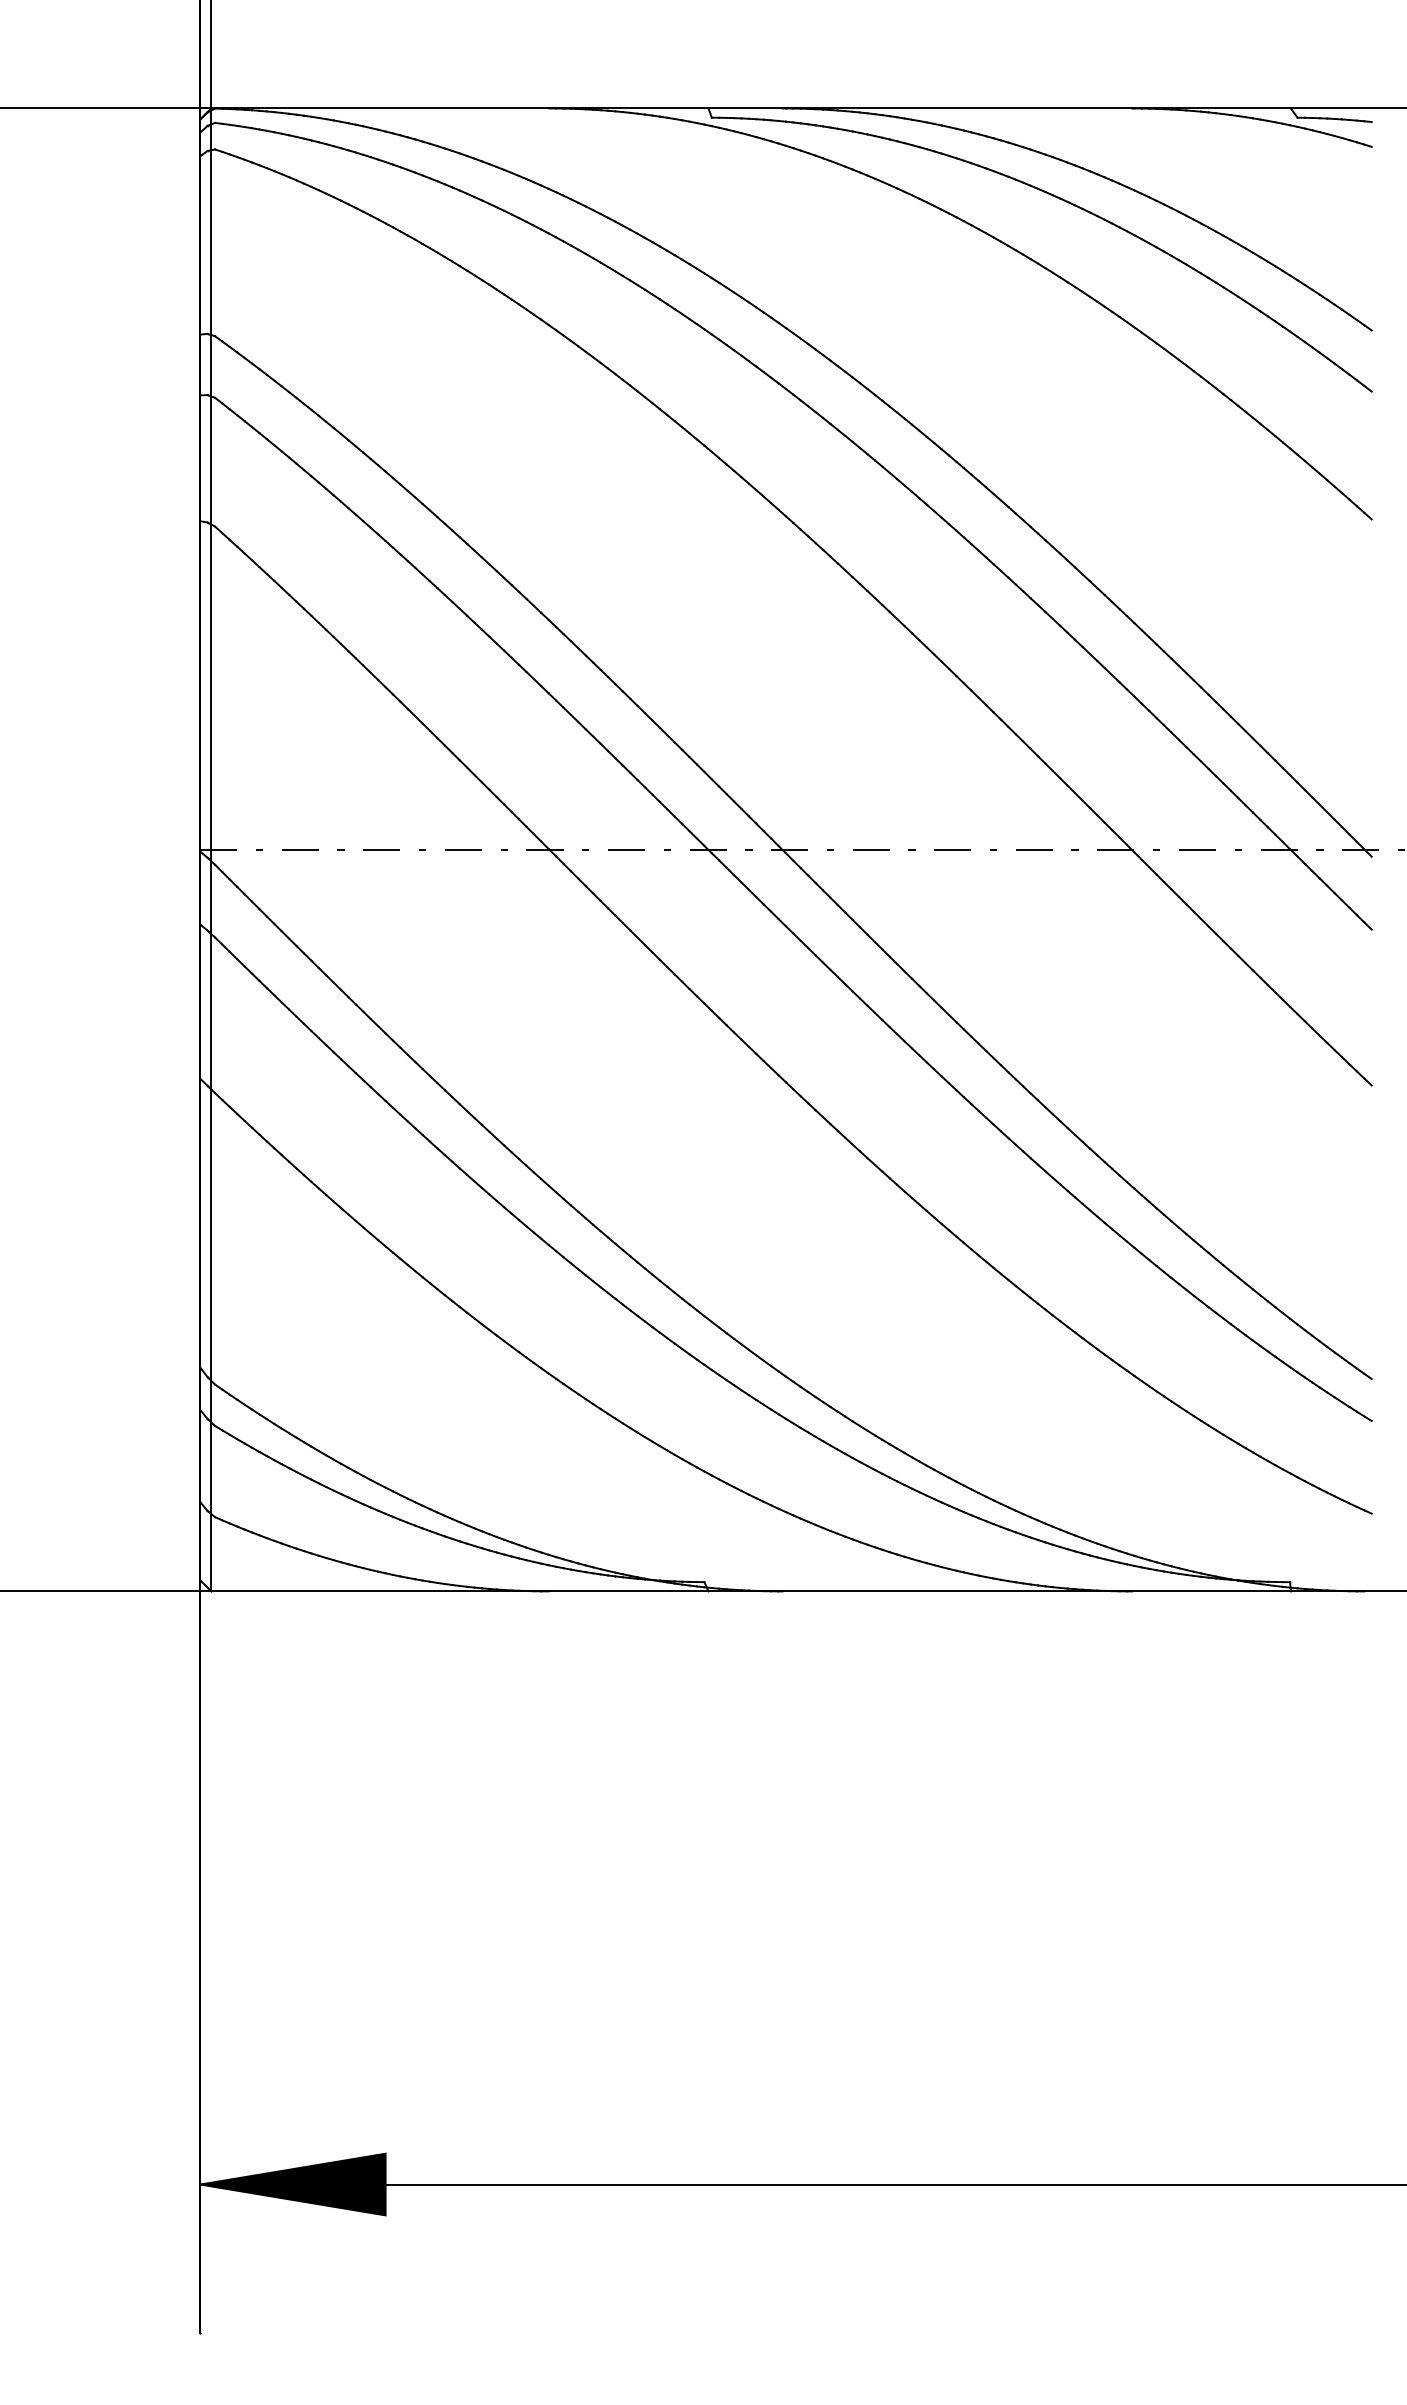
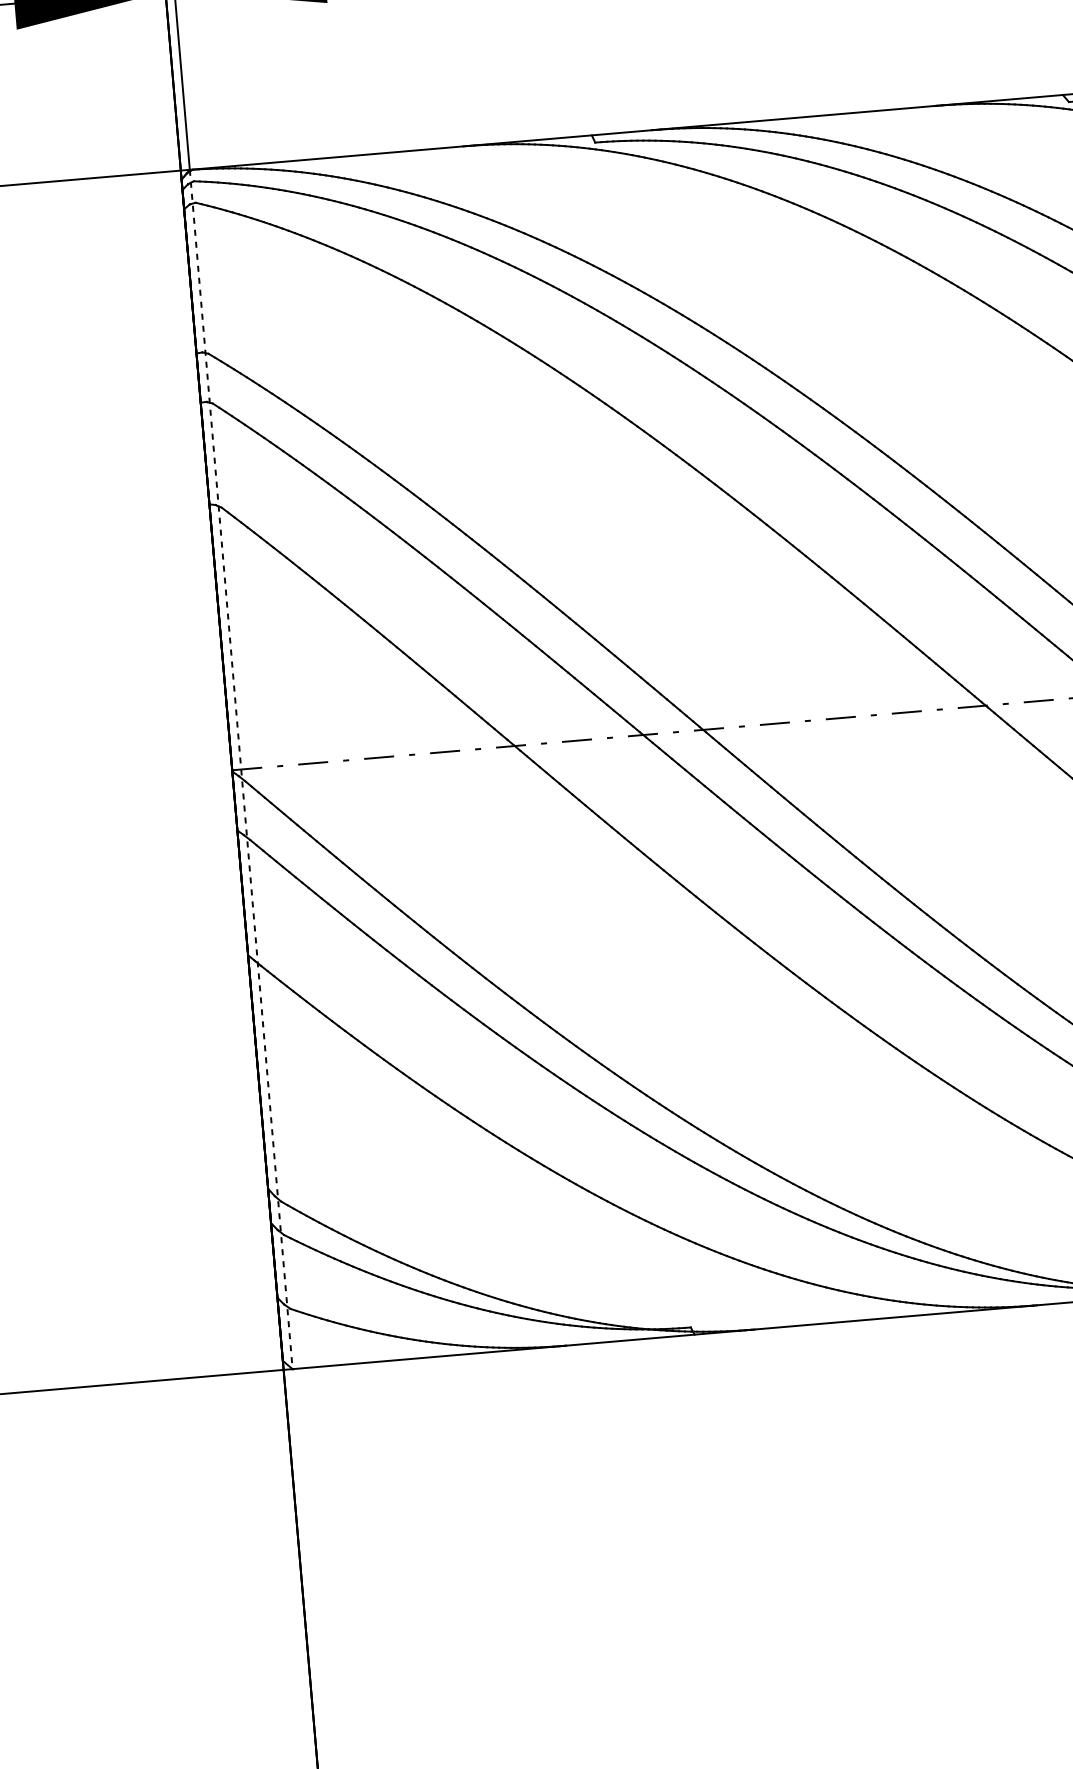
line: (211, 850) -> (241, 769), solid -> dashed

